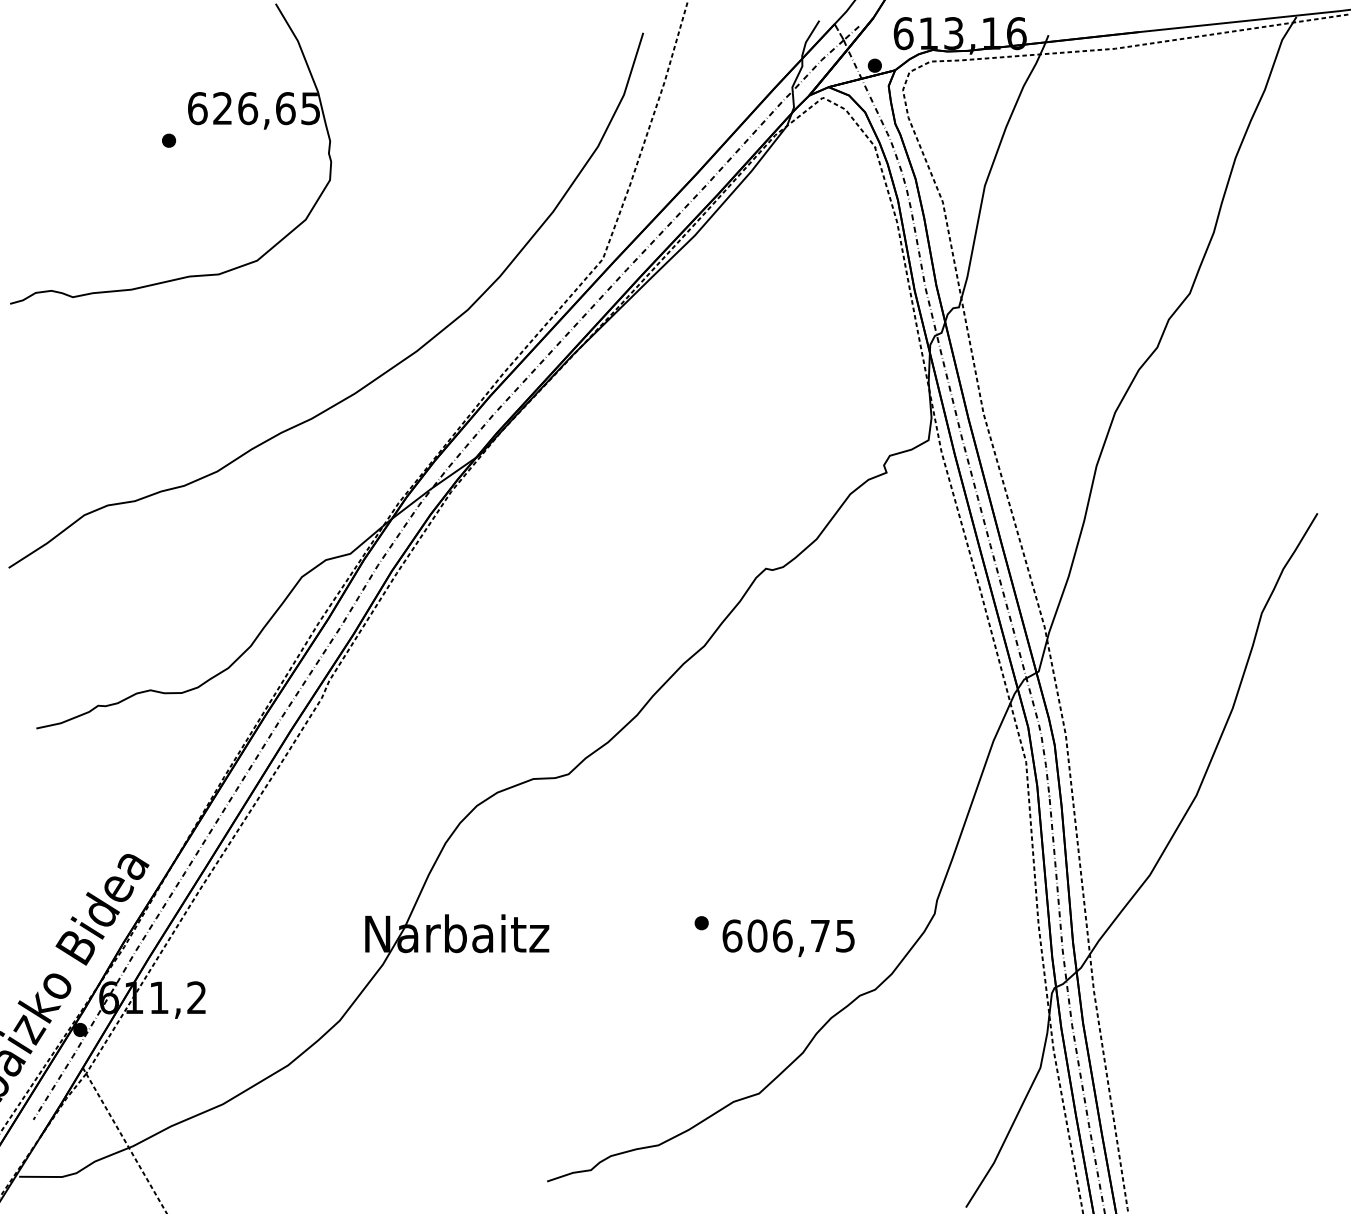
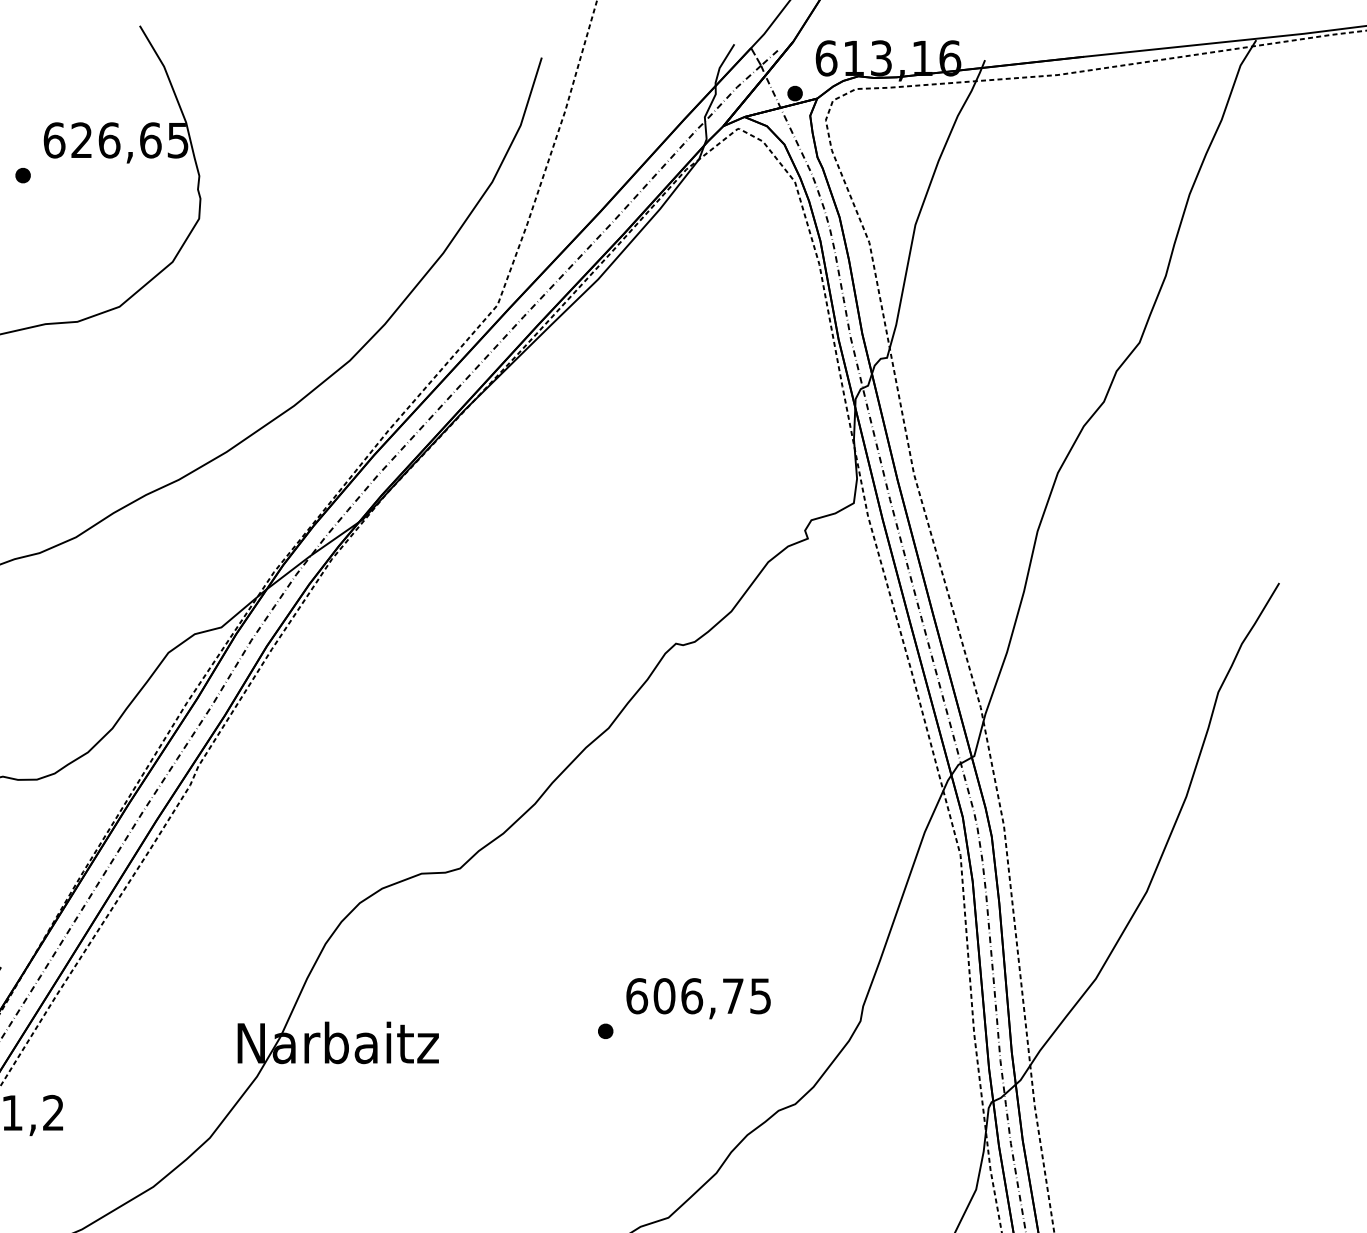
text: (788, 938) -> (698, 998), moved

